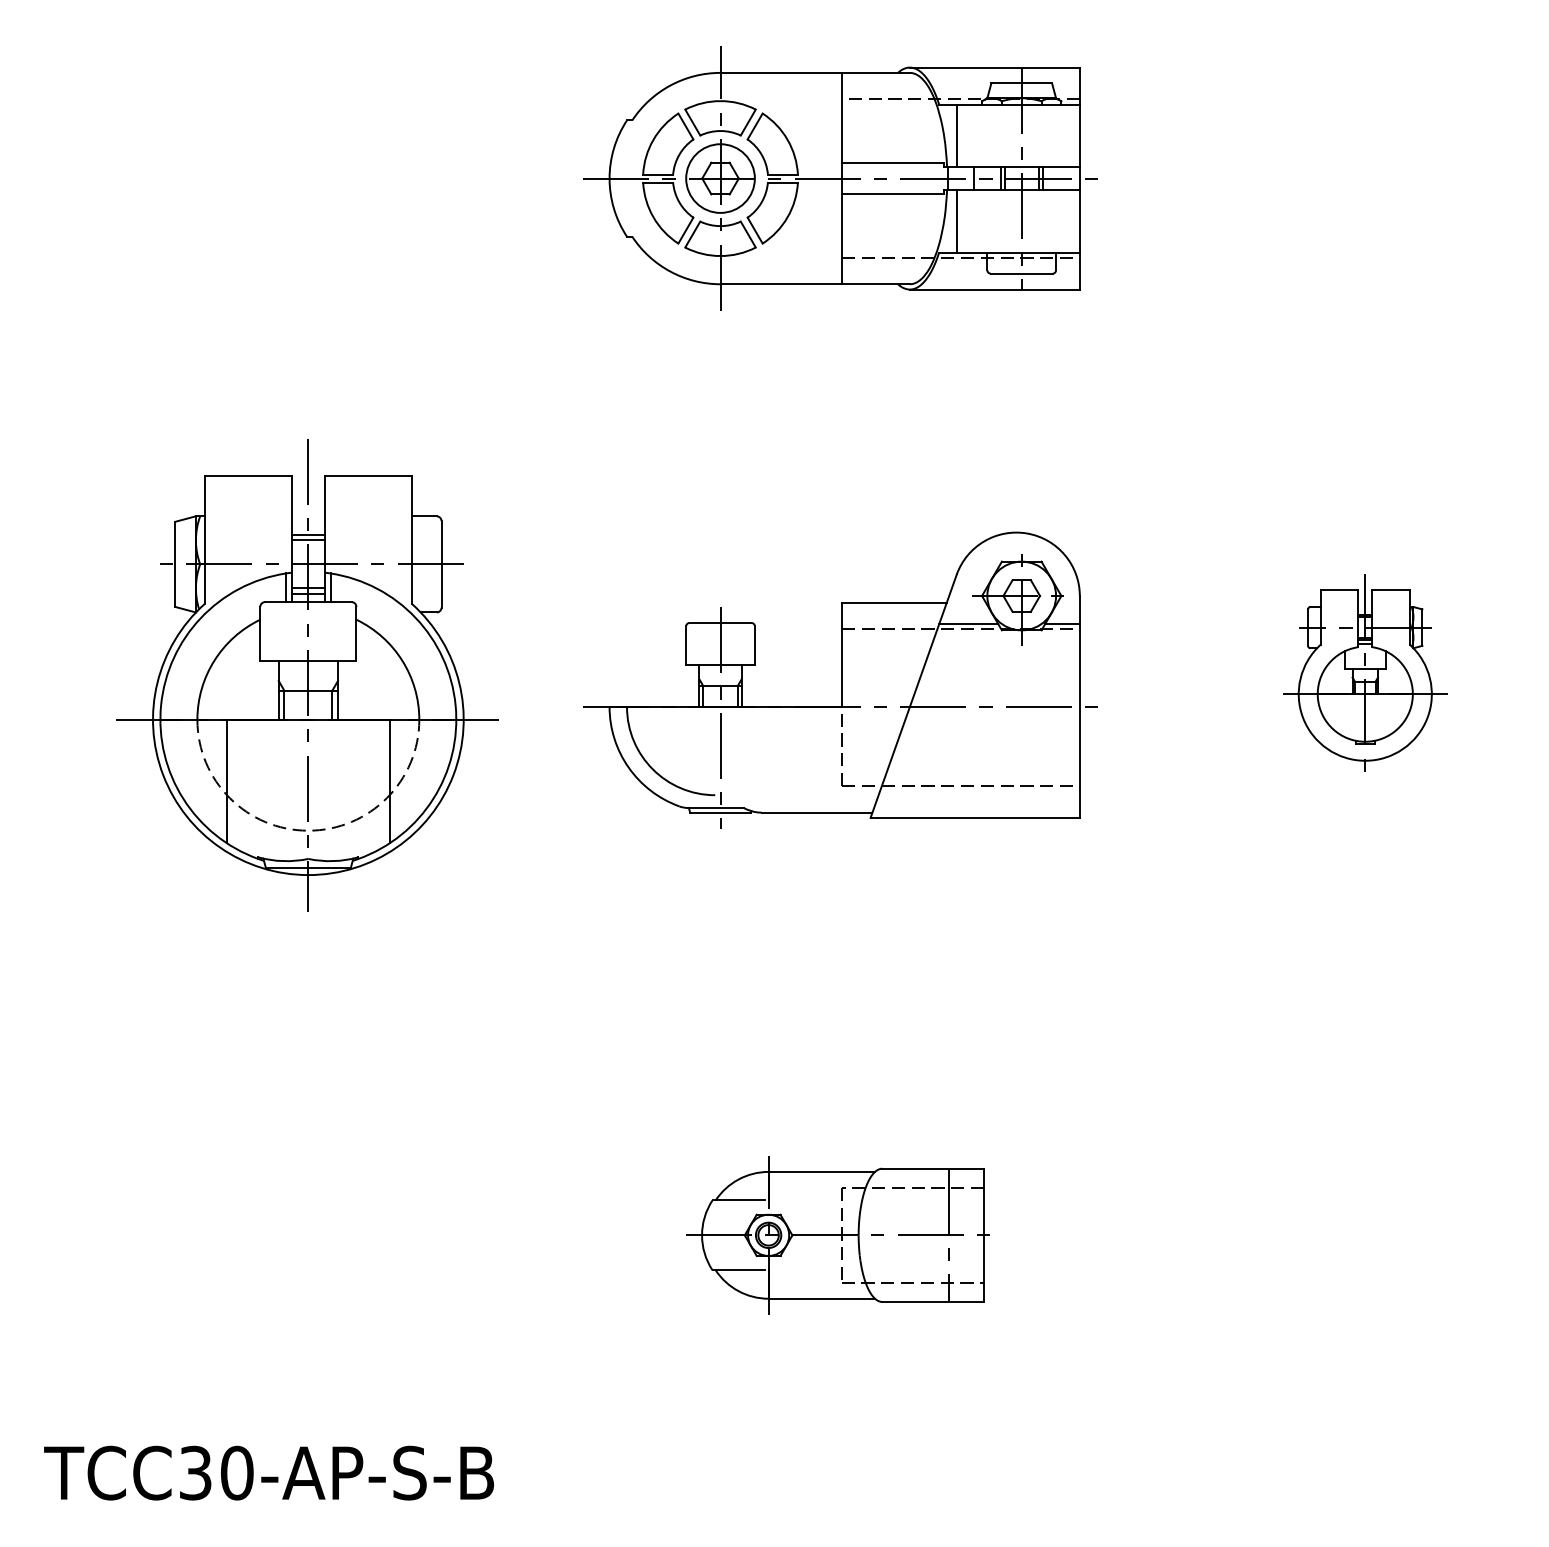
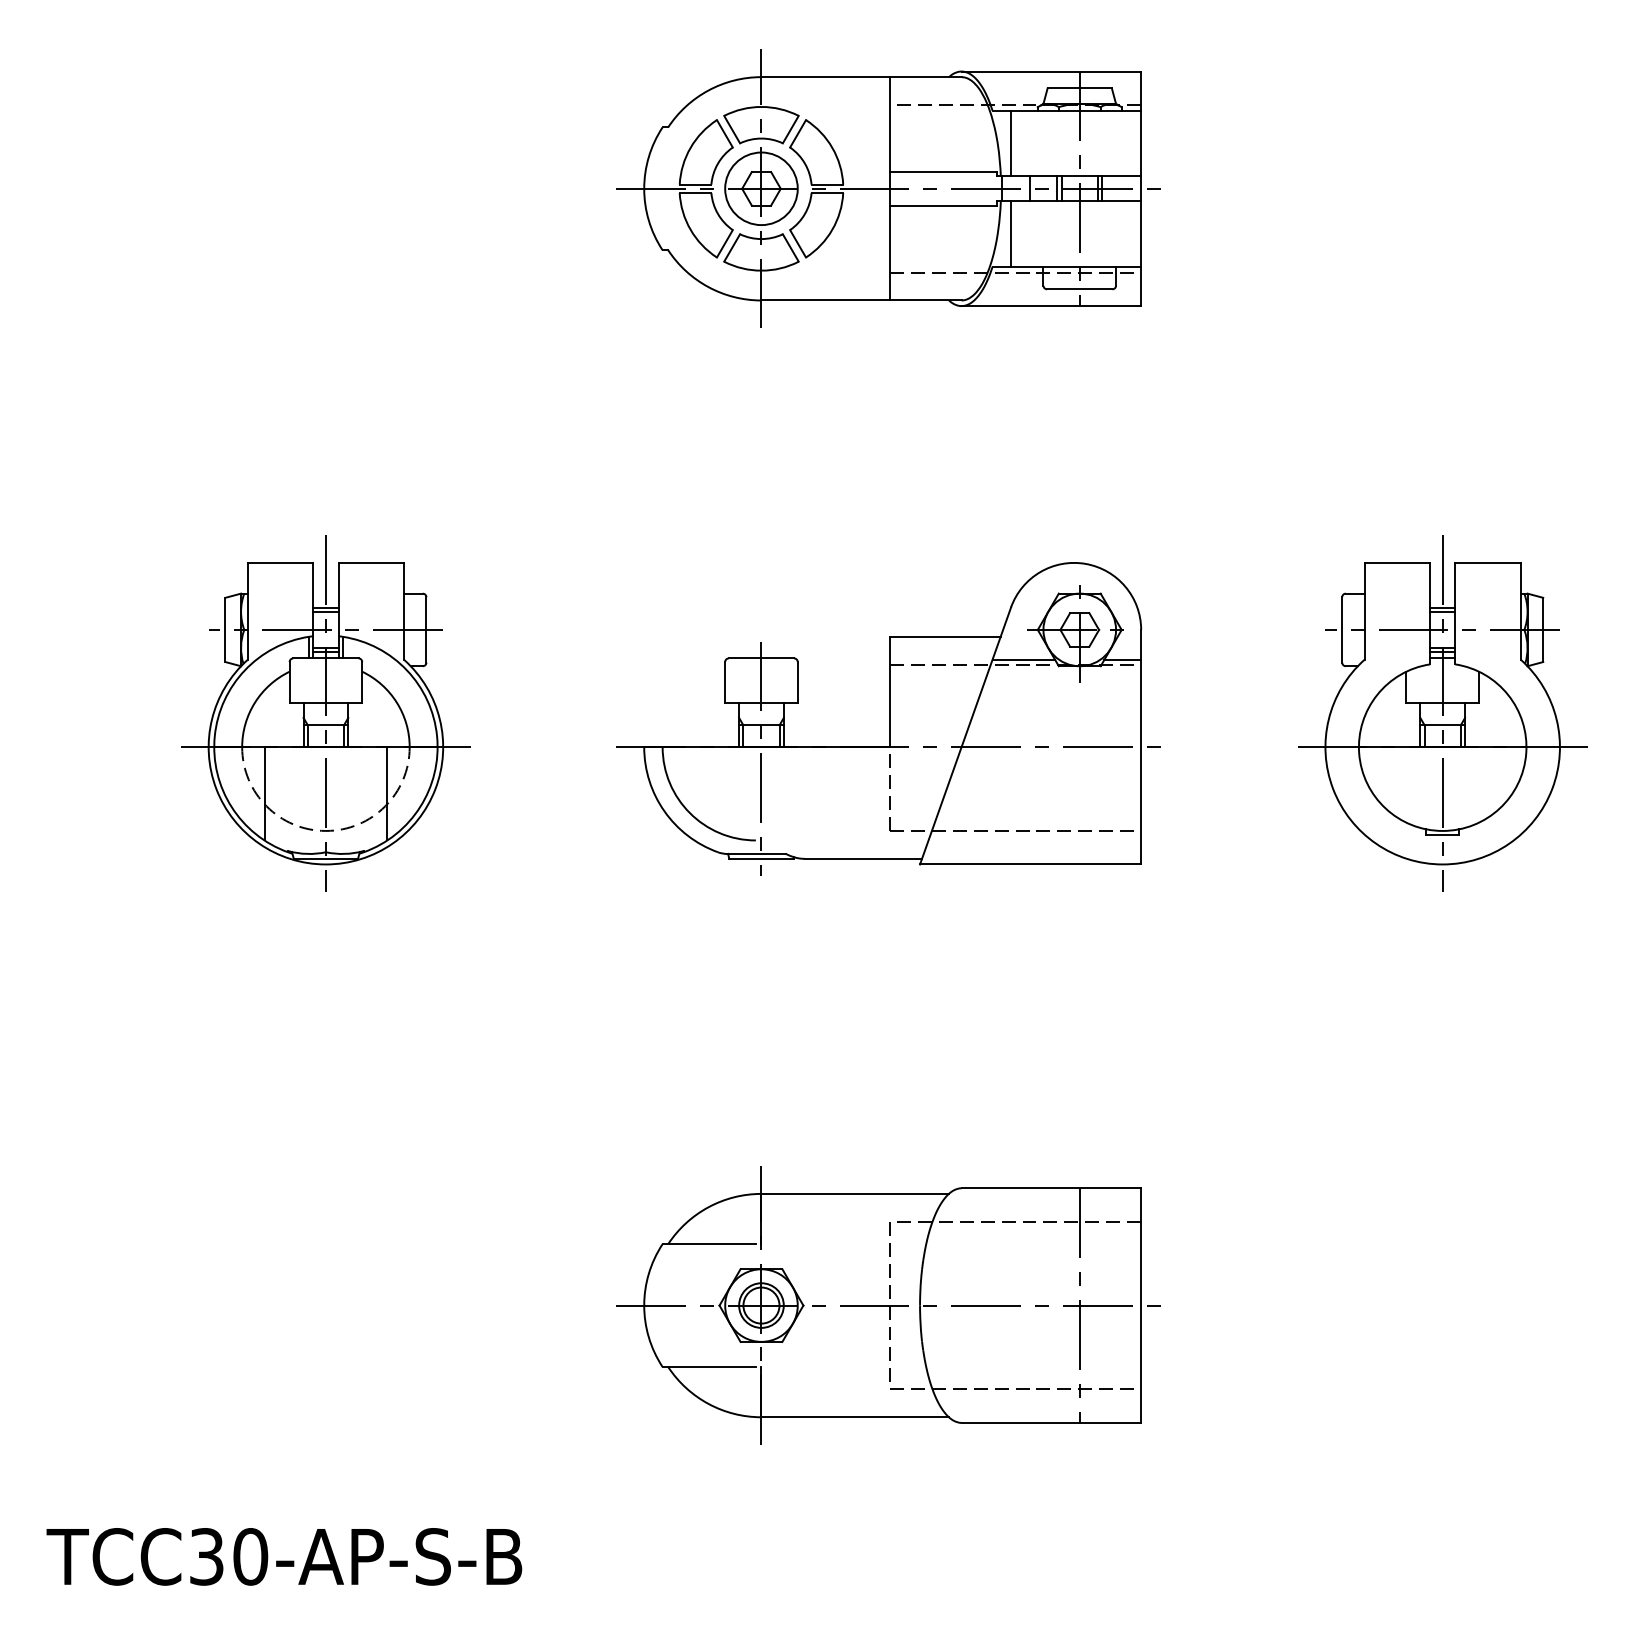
part: (307, 675) -> (325, 713), size x0.71
part: (1364, 675) -> (1442, 713), size x1.67
part: (840, 1235) -> (888, 1305), size x1.67

